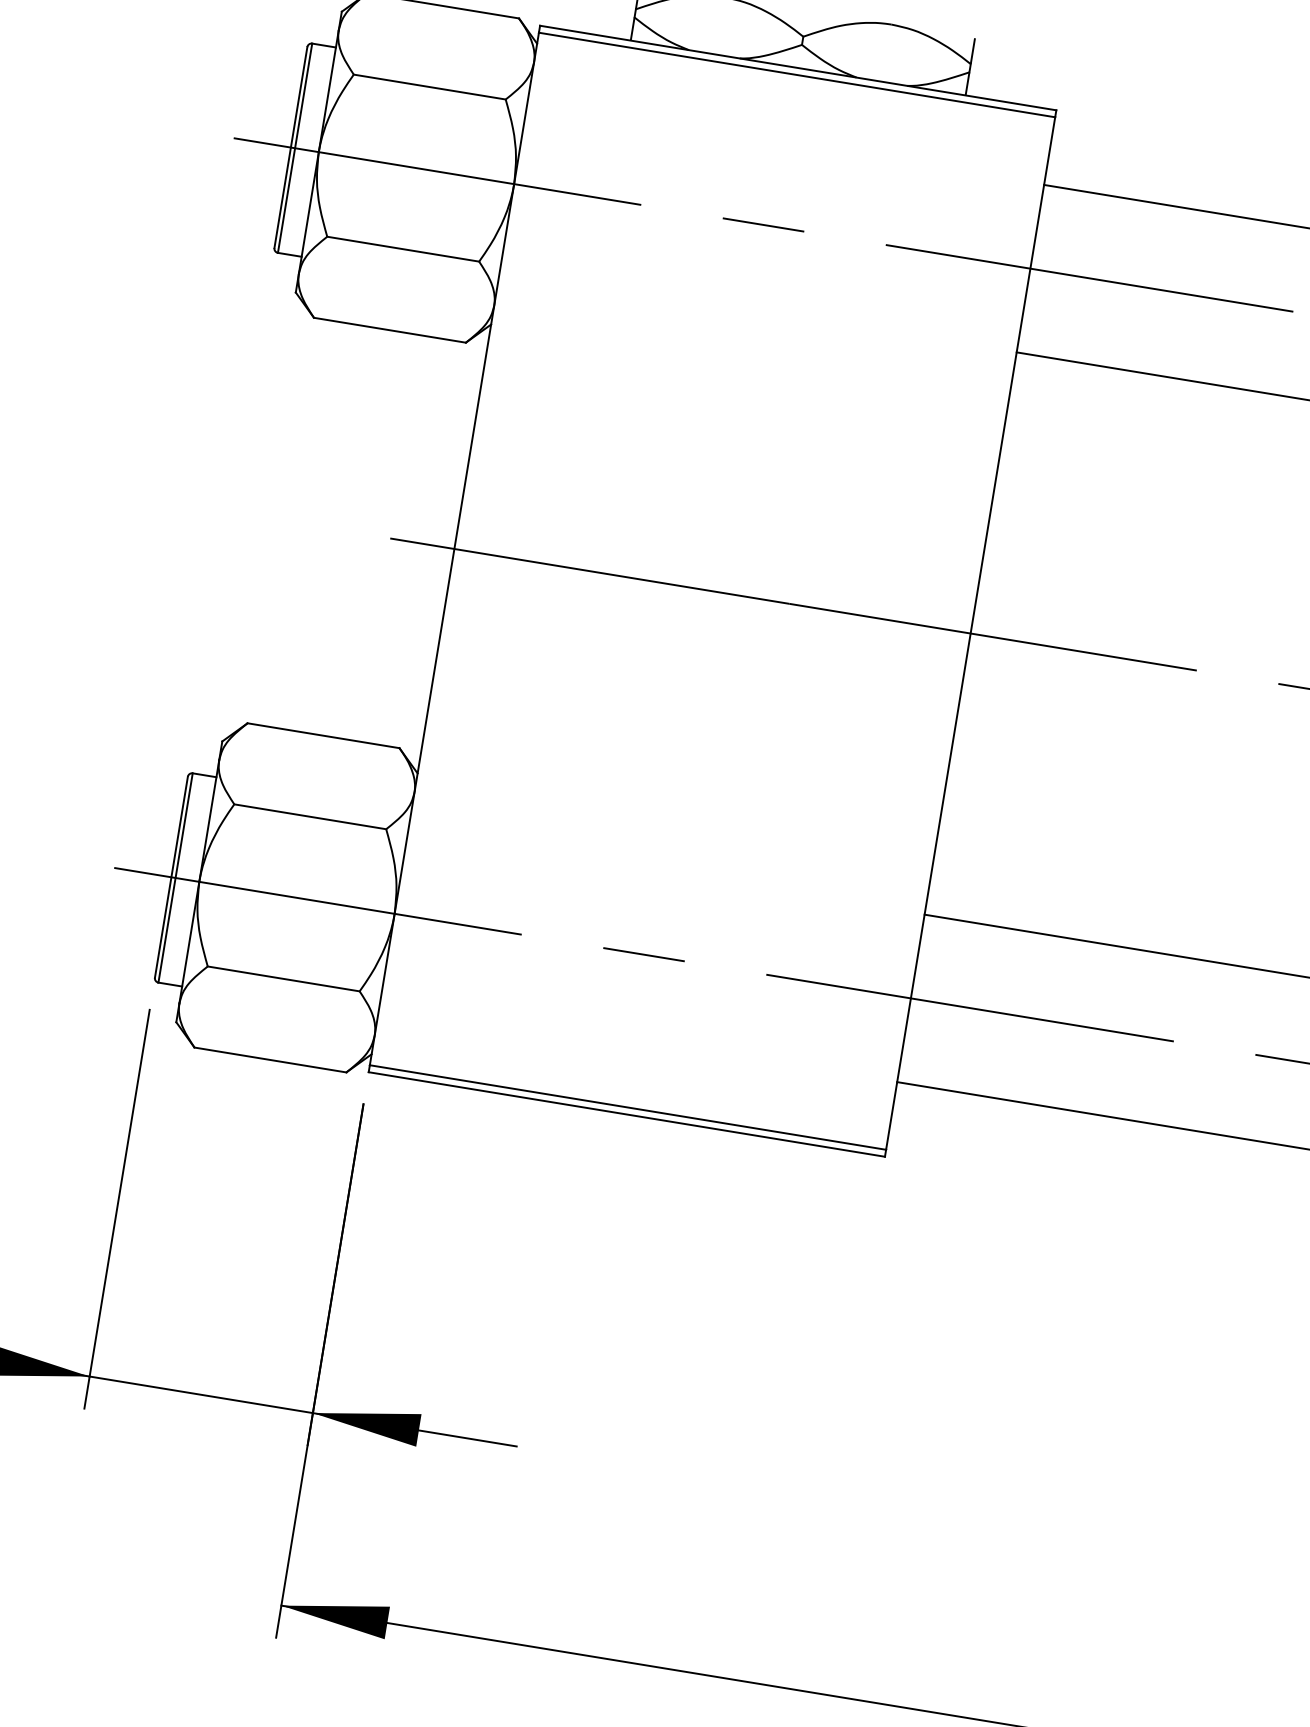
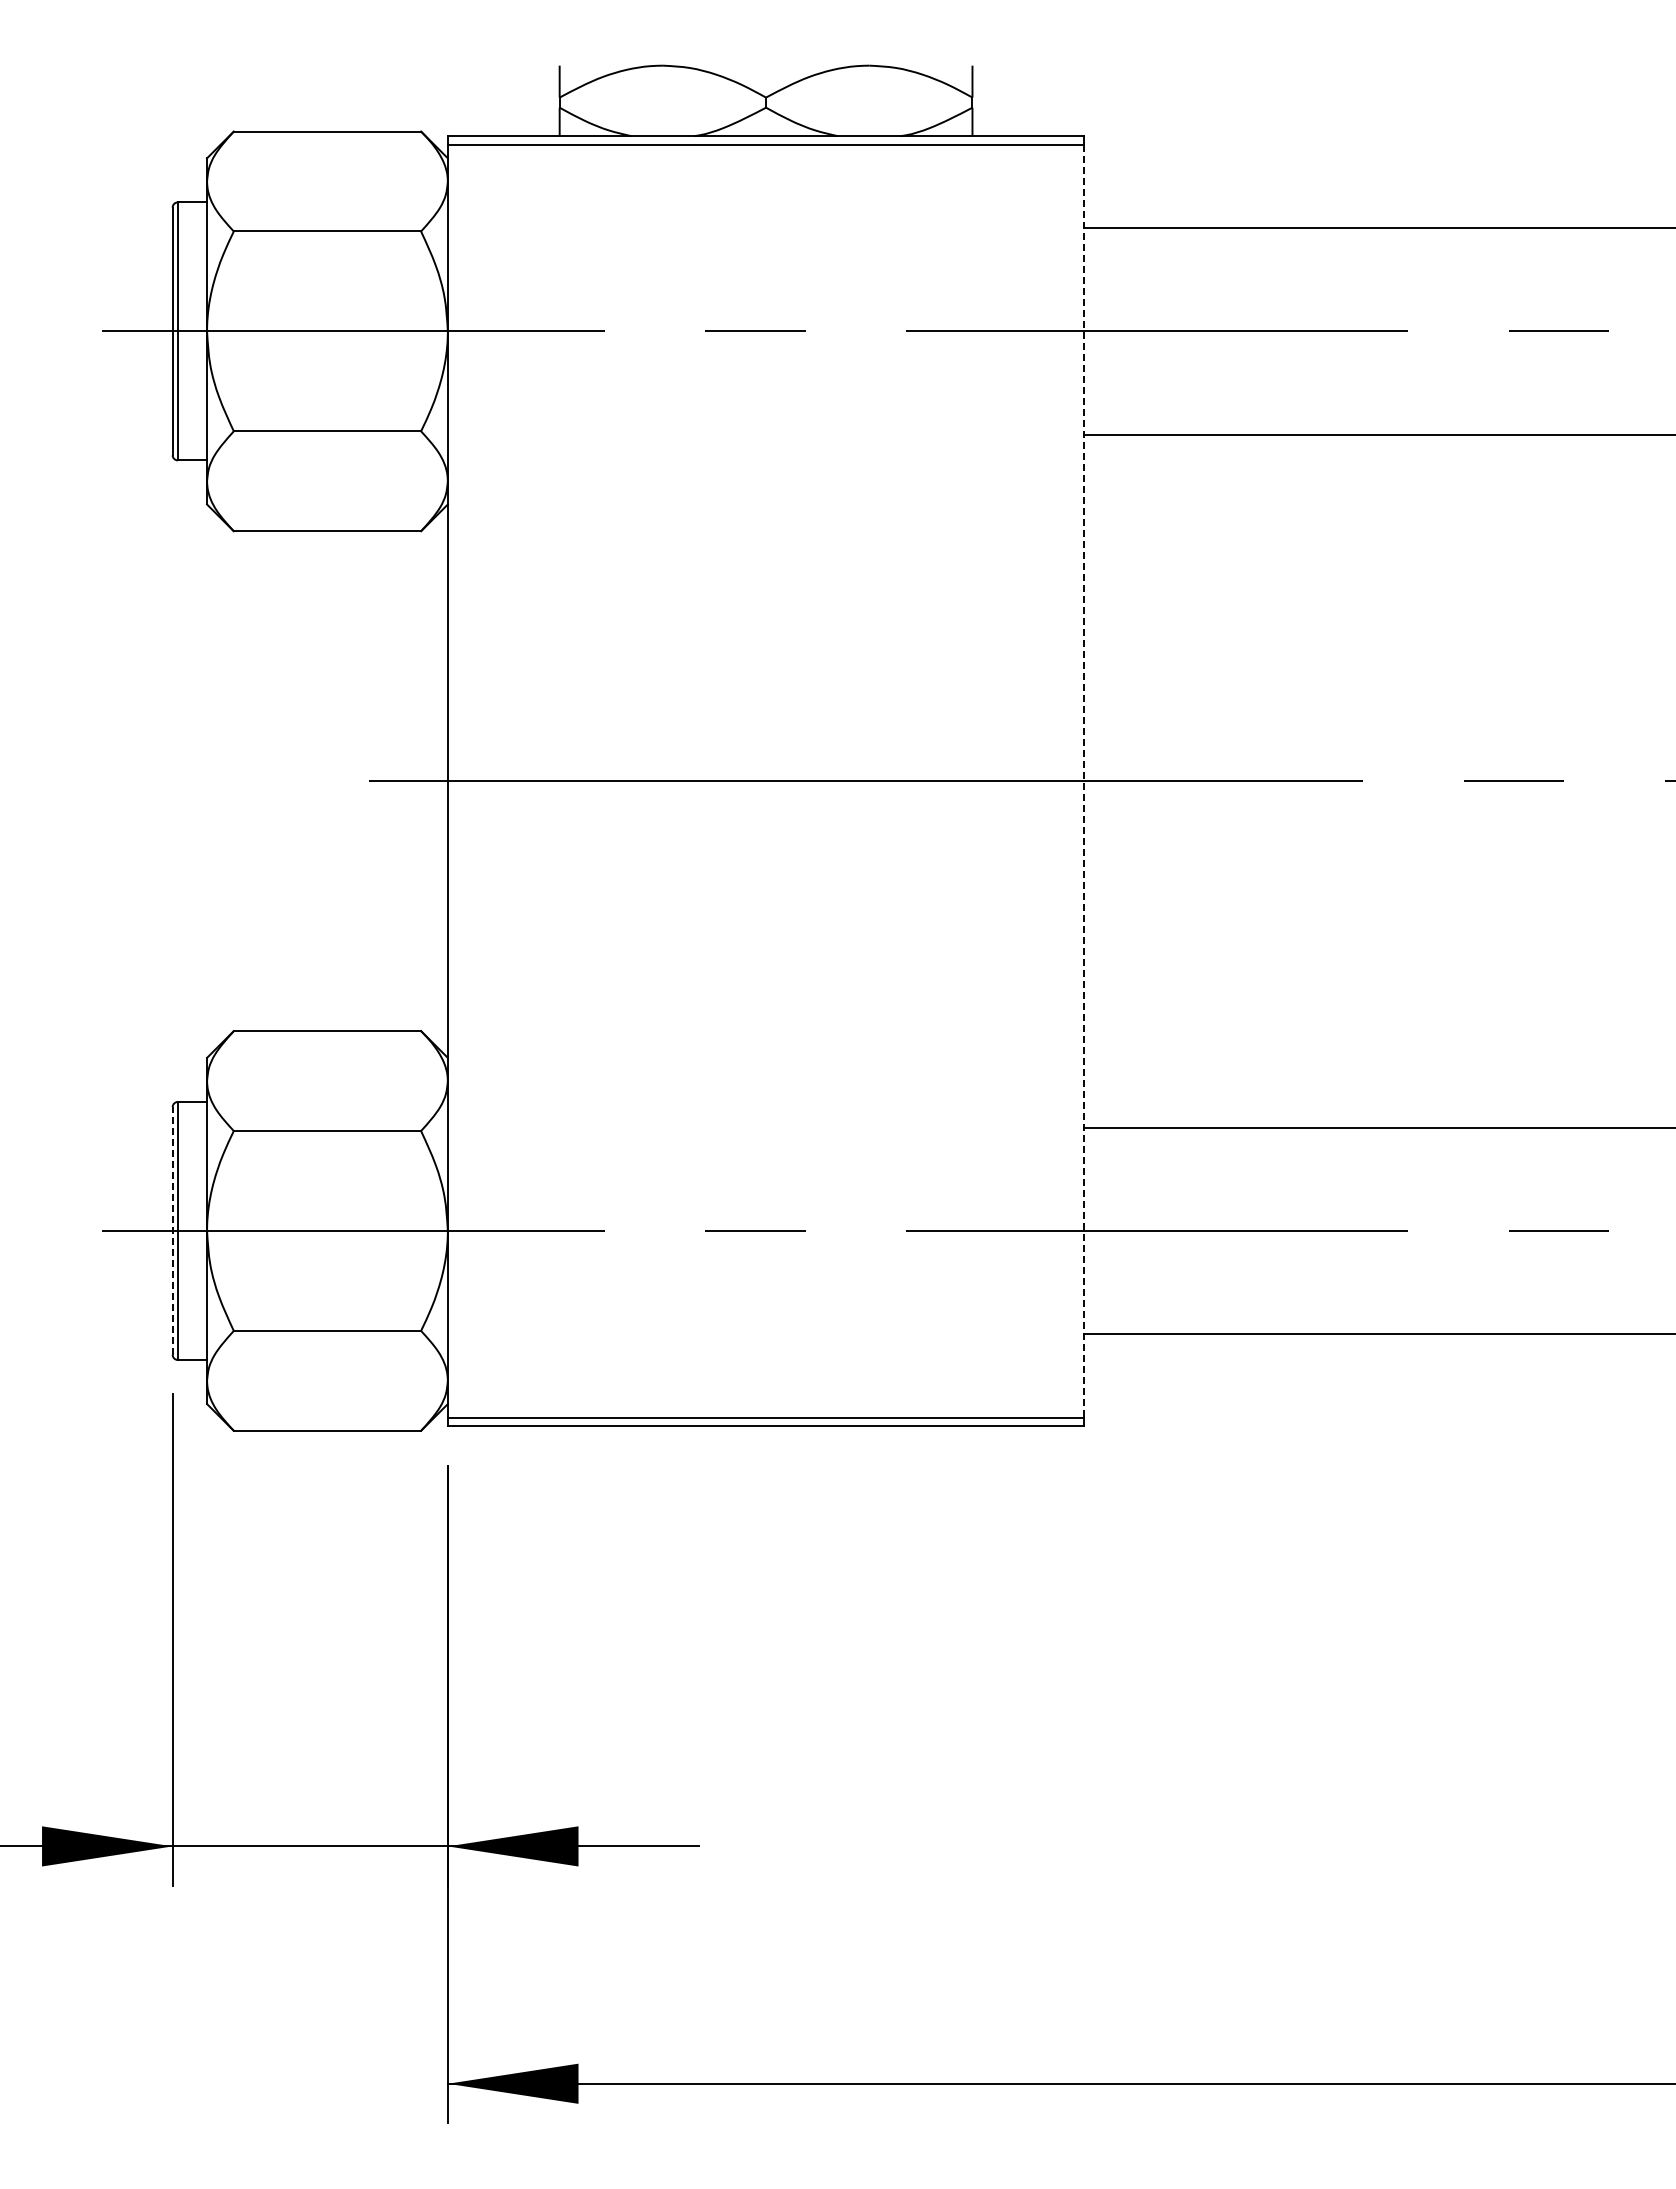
line: (970, 633) -> (1084, 781), solid -> dashed
line: (171, 876) -> (172, 1230), solid -> dashed

